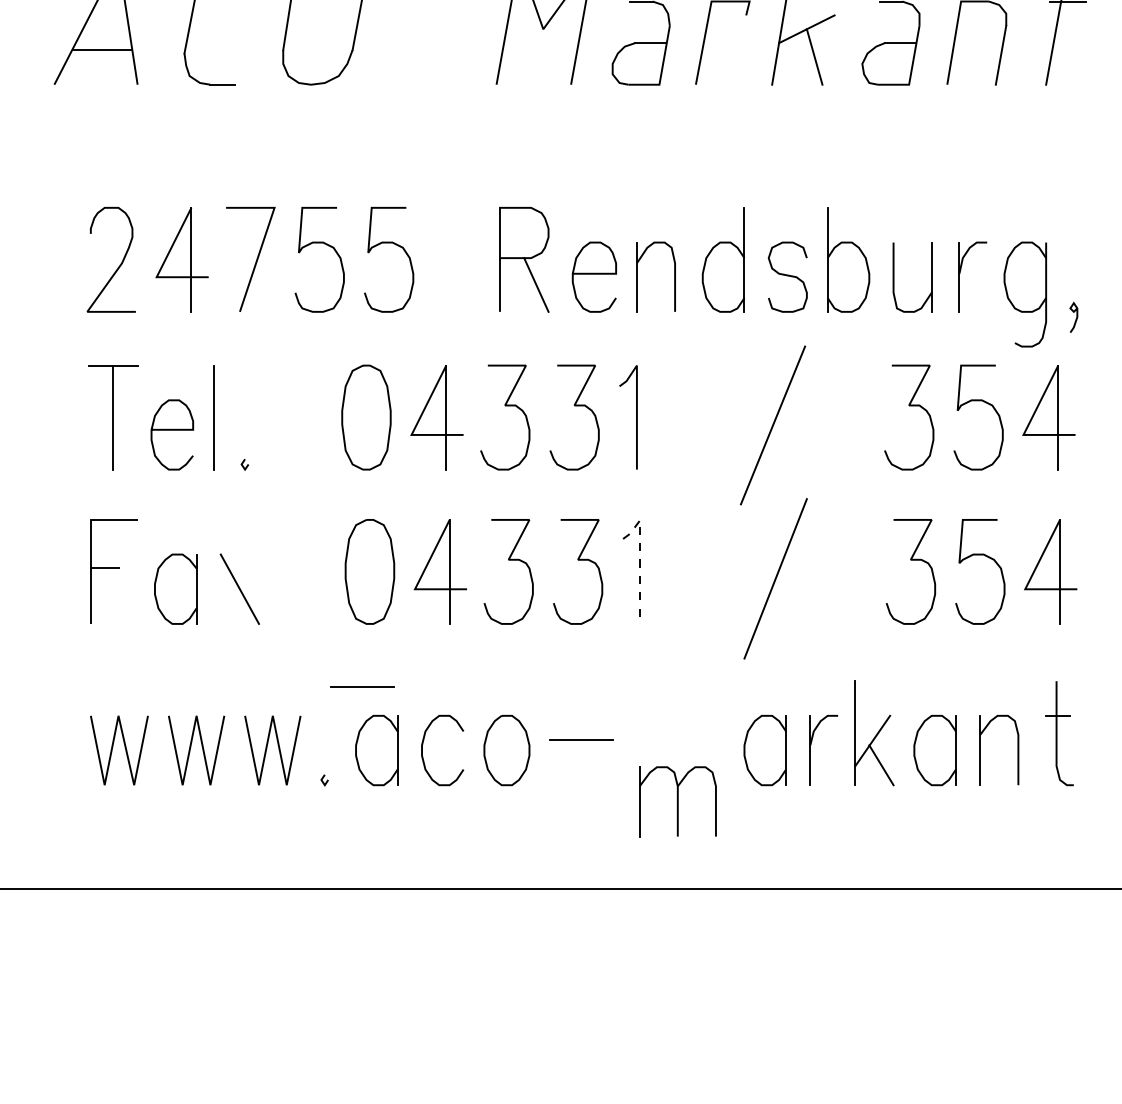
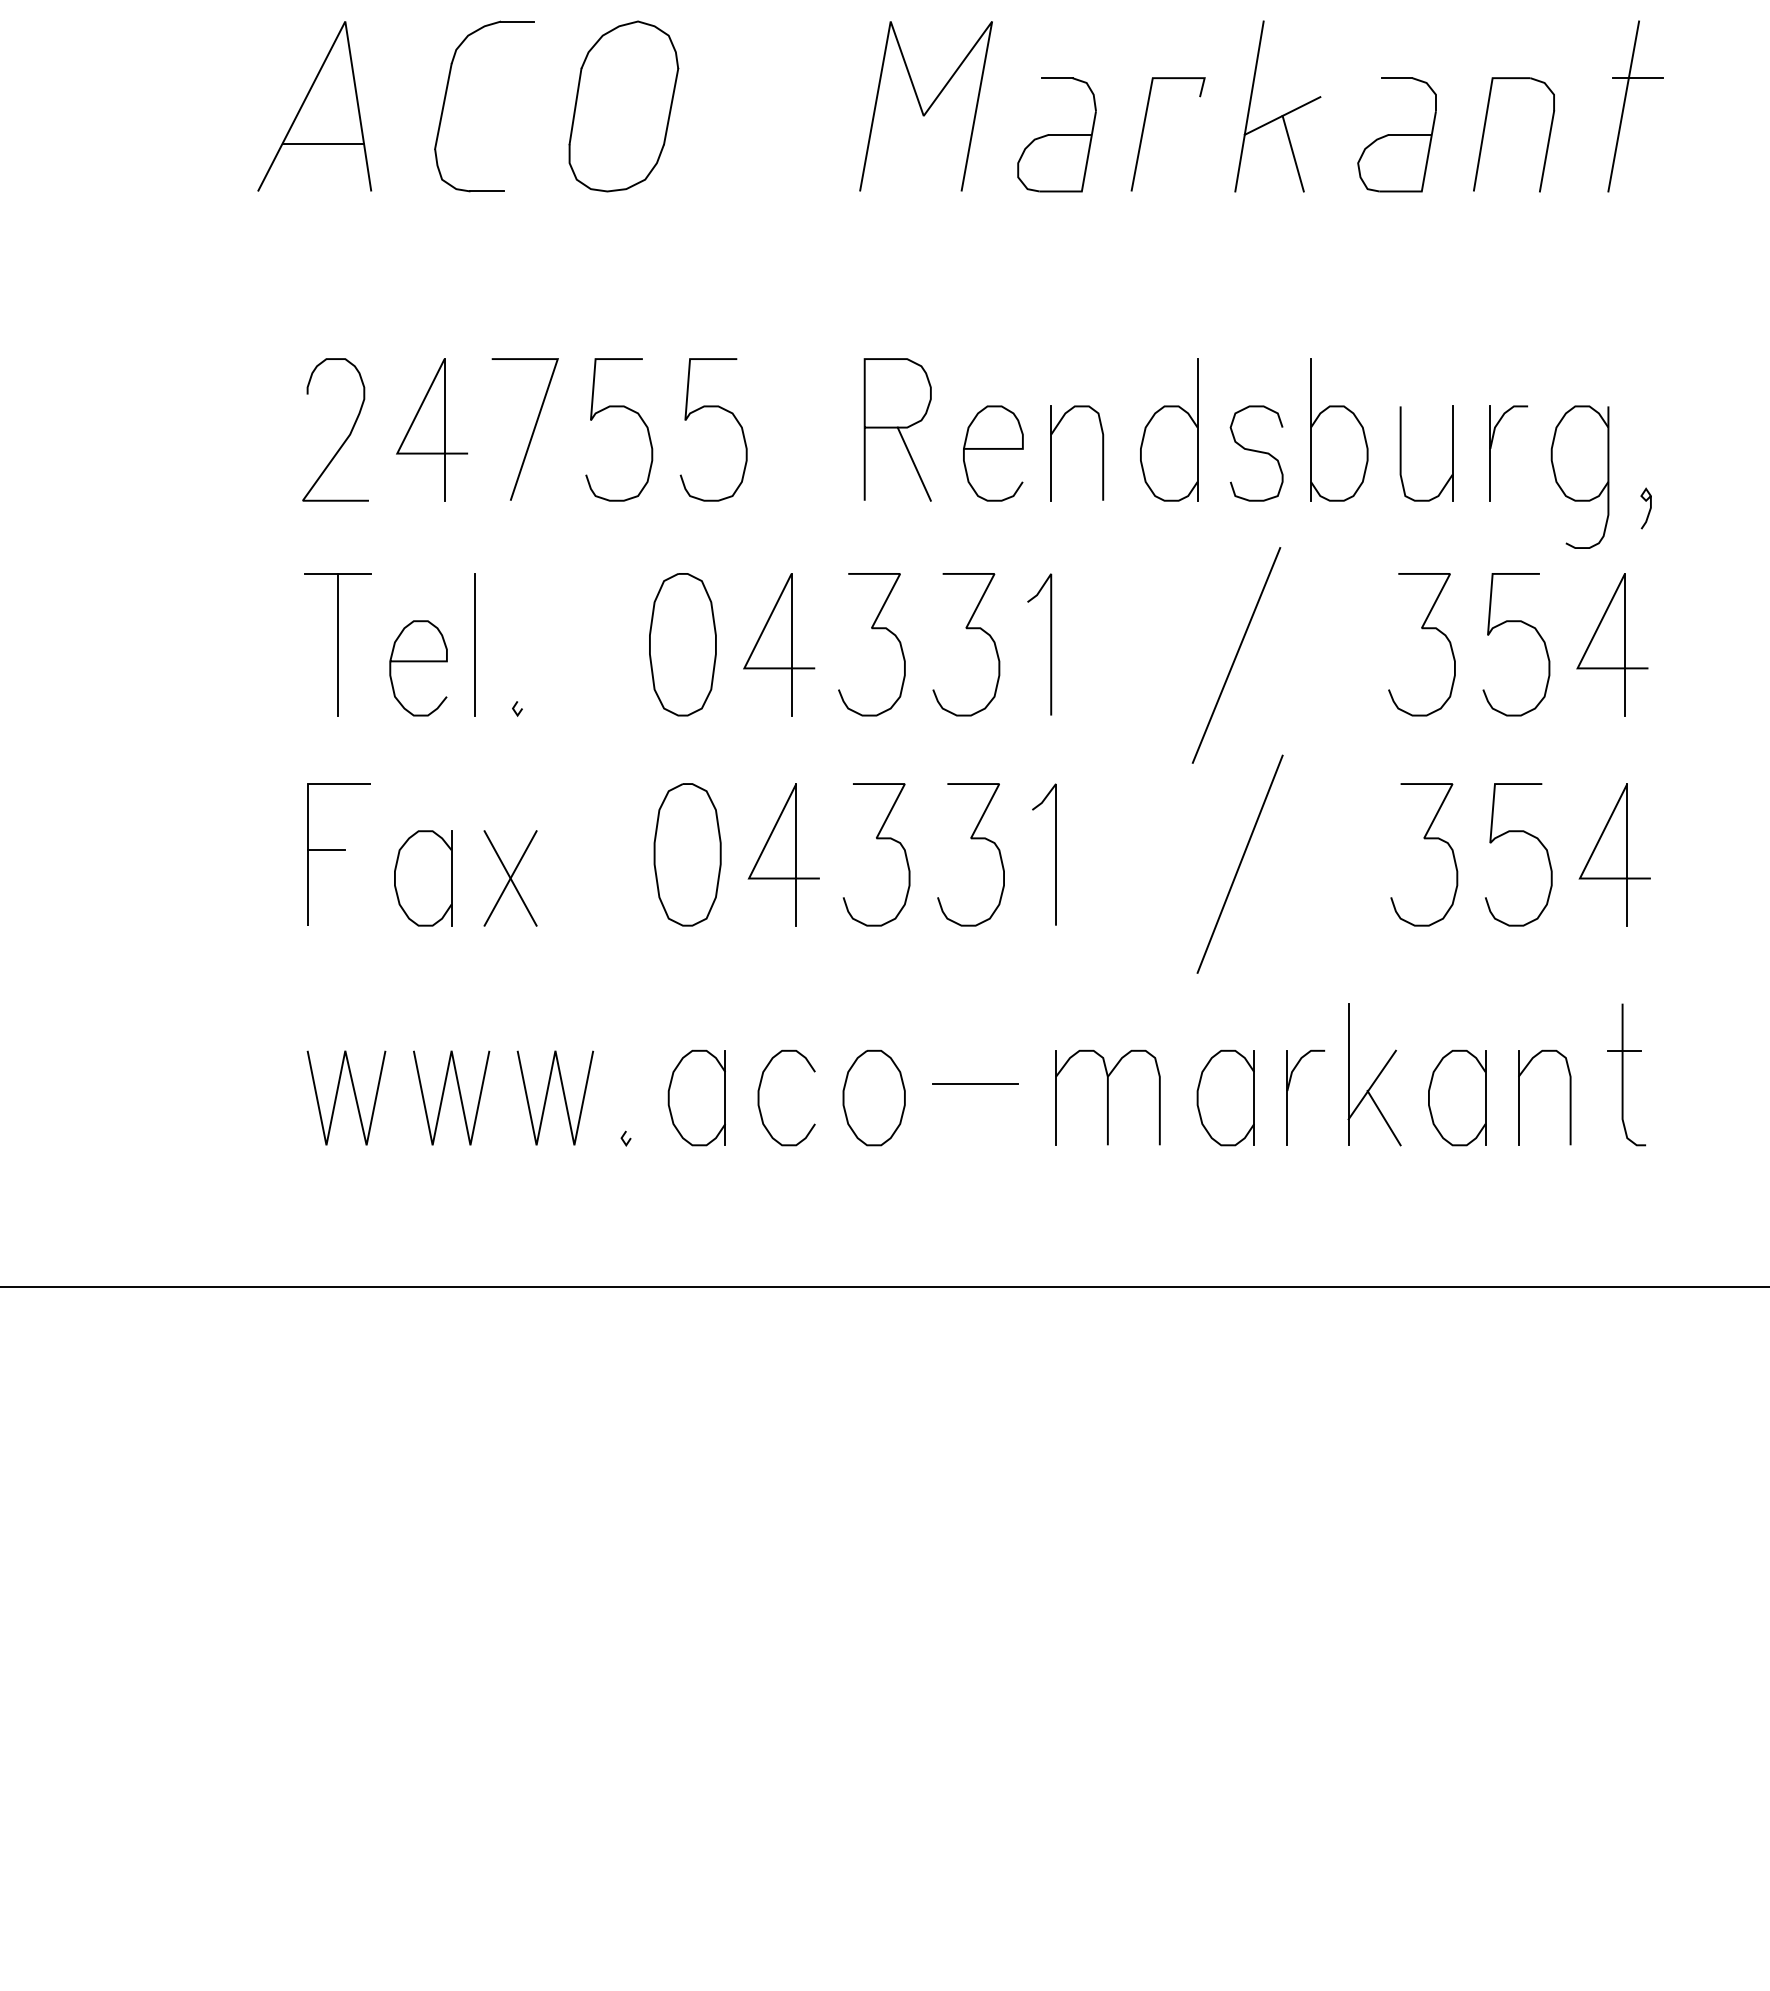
line: (640, 557) -> (1056, 835), dashed -> solid
line: (239, 589) -> (510, 878), added
line: (362, 686) -> (677, 1011), removed
part: (677, 801) -> (1107, 1097), moved

